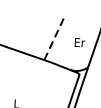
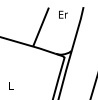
line: (55, 37) -> (41, 26), dashed -> solid
text: (80, 42) -> (63, 14), moved

